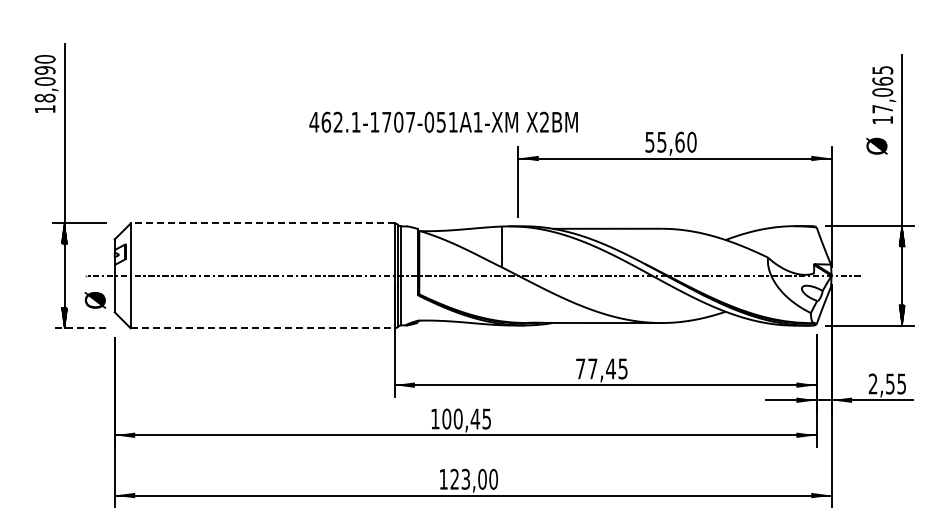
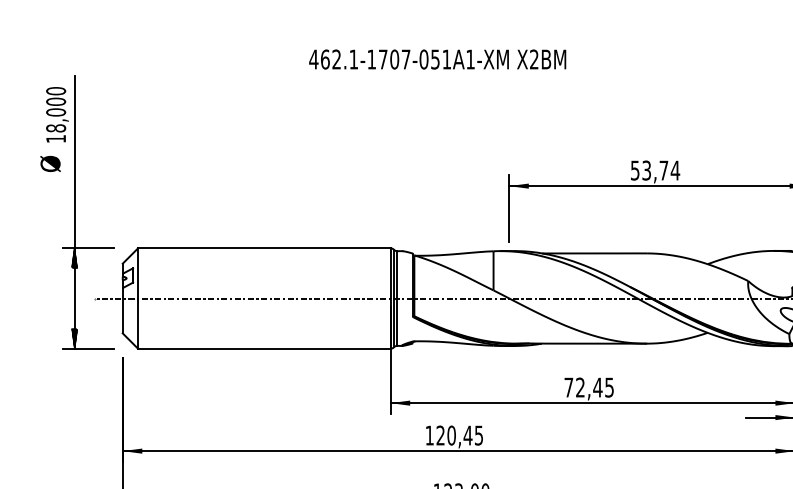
text: (45, 70) -> (56, 101), 18,090 -> 18,000
text: (443, 121) -> (437, 58), moved
text: (676, 141) -> (660, 169), 55,60 -> 53,74
line: (262, 223) -> (264, 248), dashed -> solid
text: (95, 300) -> (50, 164), moved
line: (78, 328) -> (88, 348), dashed -> solid
line: (262, 328) -> (264, 348), dashed -> solid
text: (592, 368) -> (580, 387), 77,45 -> 72,45
text: (446, 418) -> (440, 435), 100,45 -> 120,45

